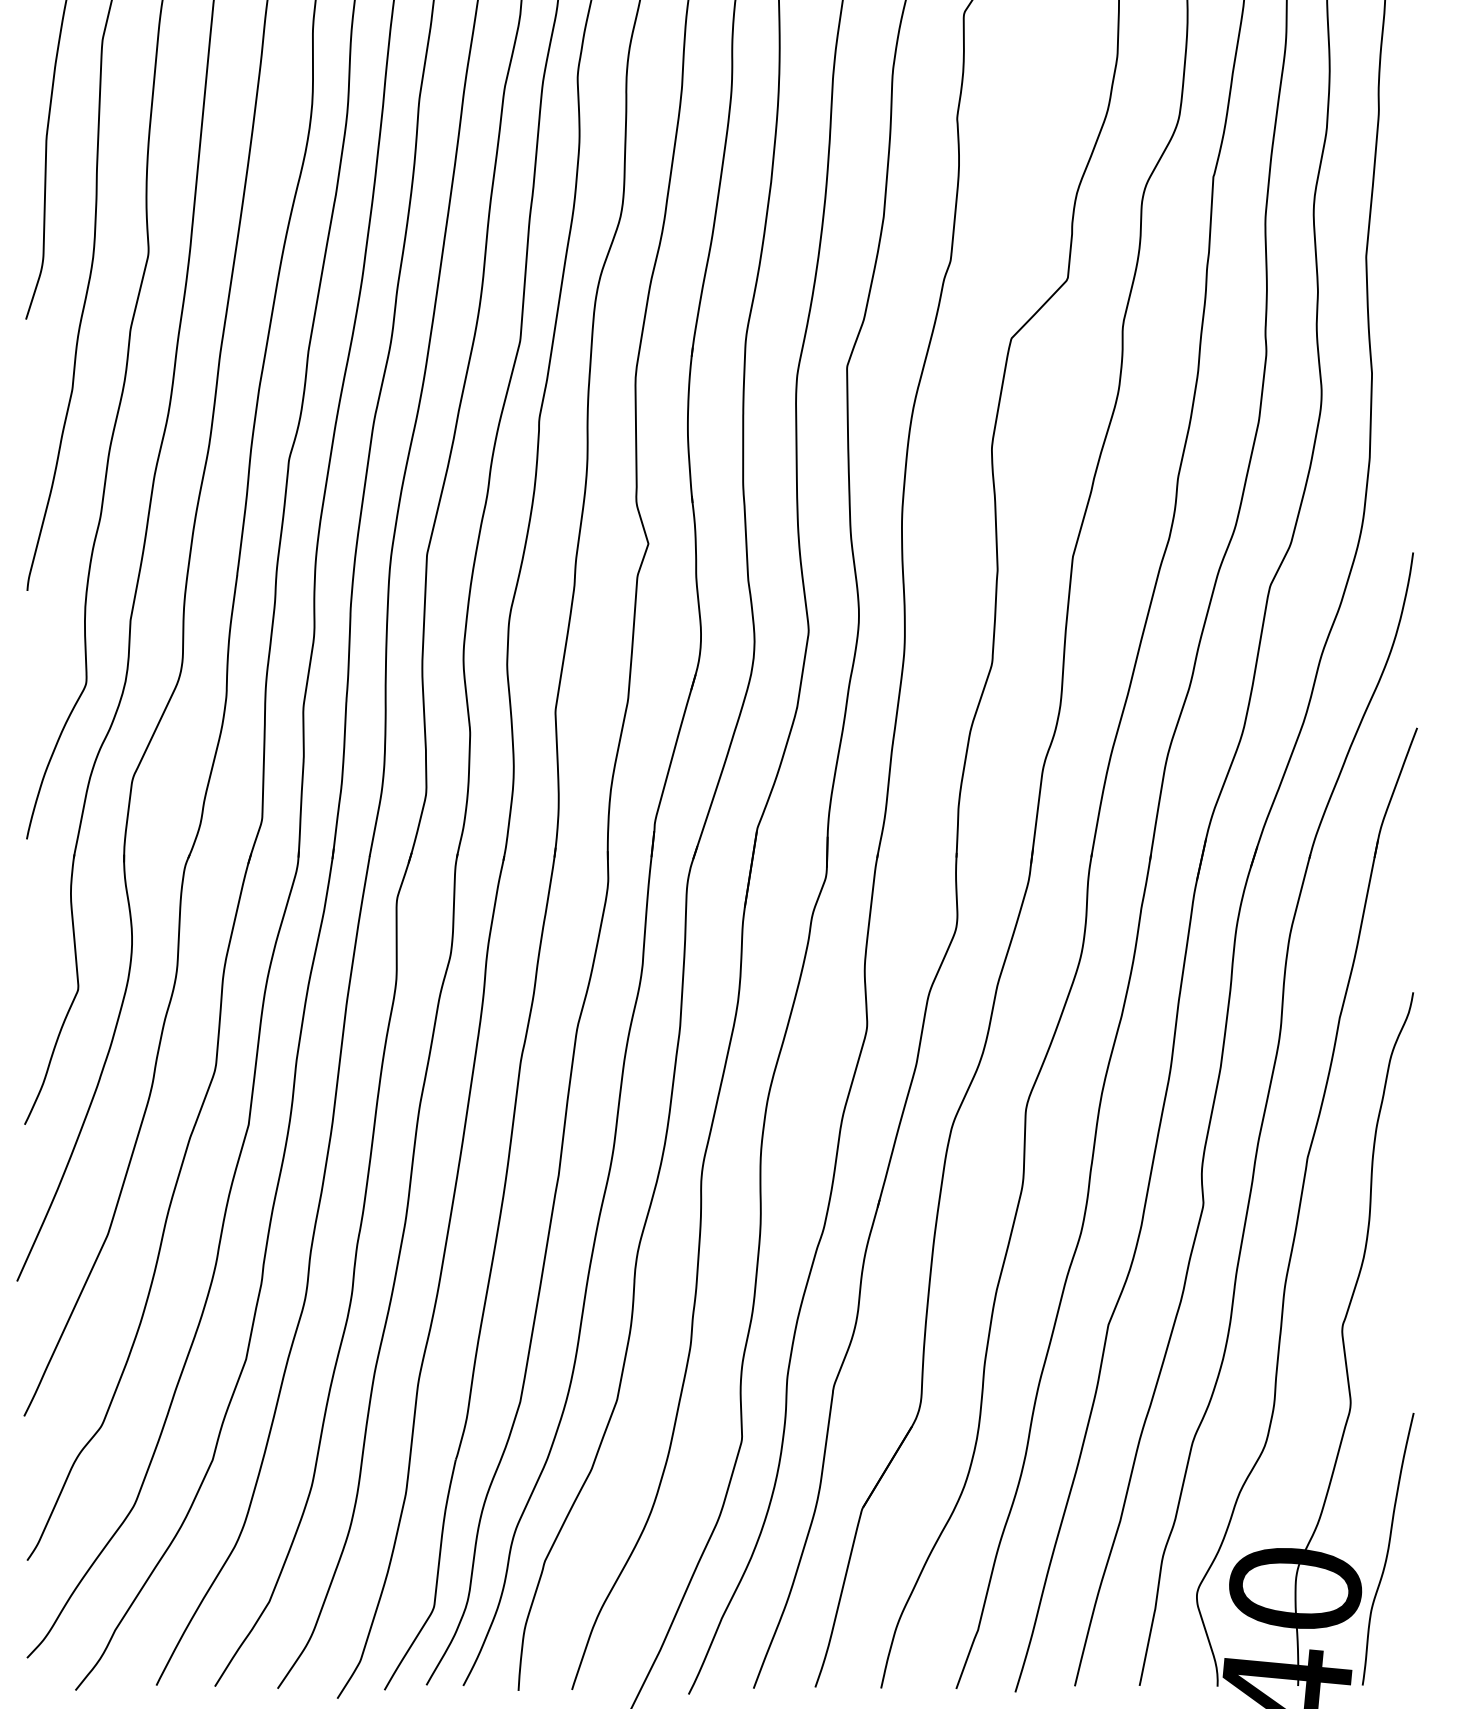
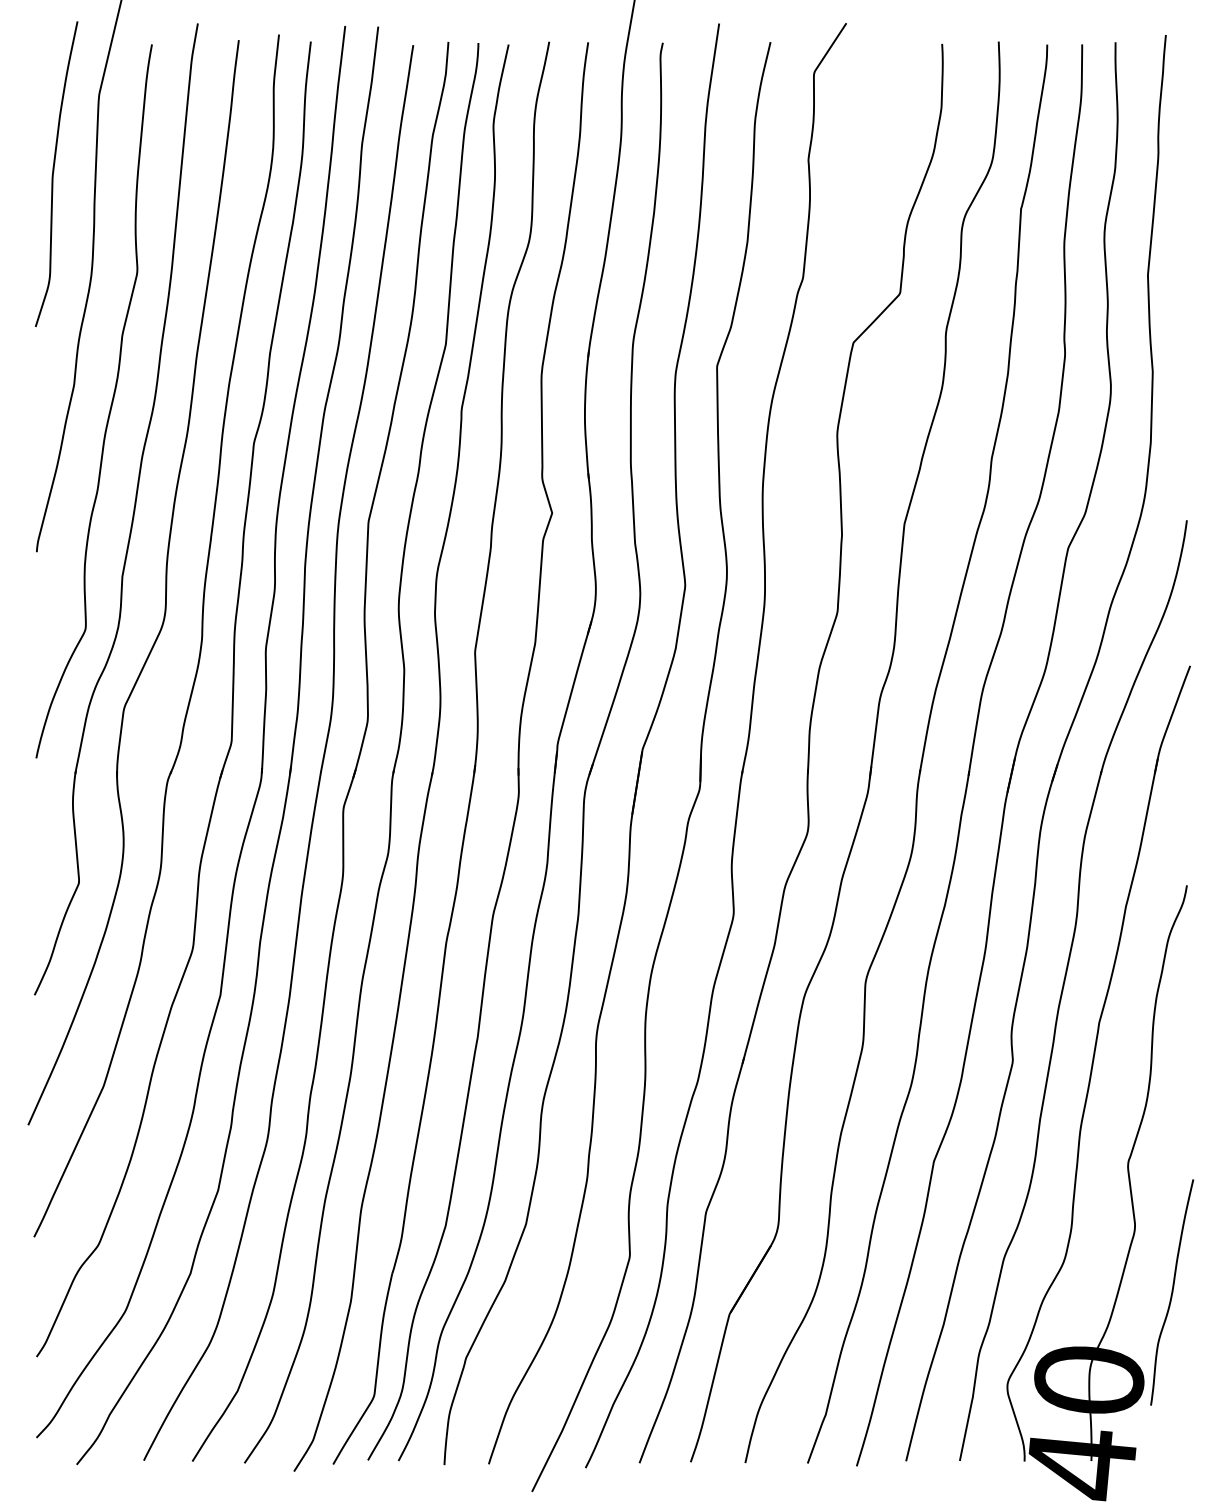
curve: (1388, 1549) -> (1172, 1292), moved

